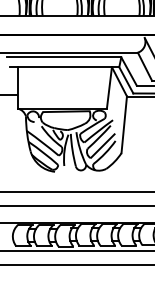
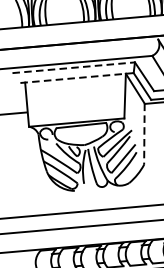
line: (64, 57) -> (74, 67), solid -> dashed
line: (64, 67) -> (75, 78), solid -> dashed
line: (124, 124) -> (144, 133), solid -> dashed

